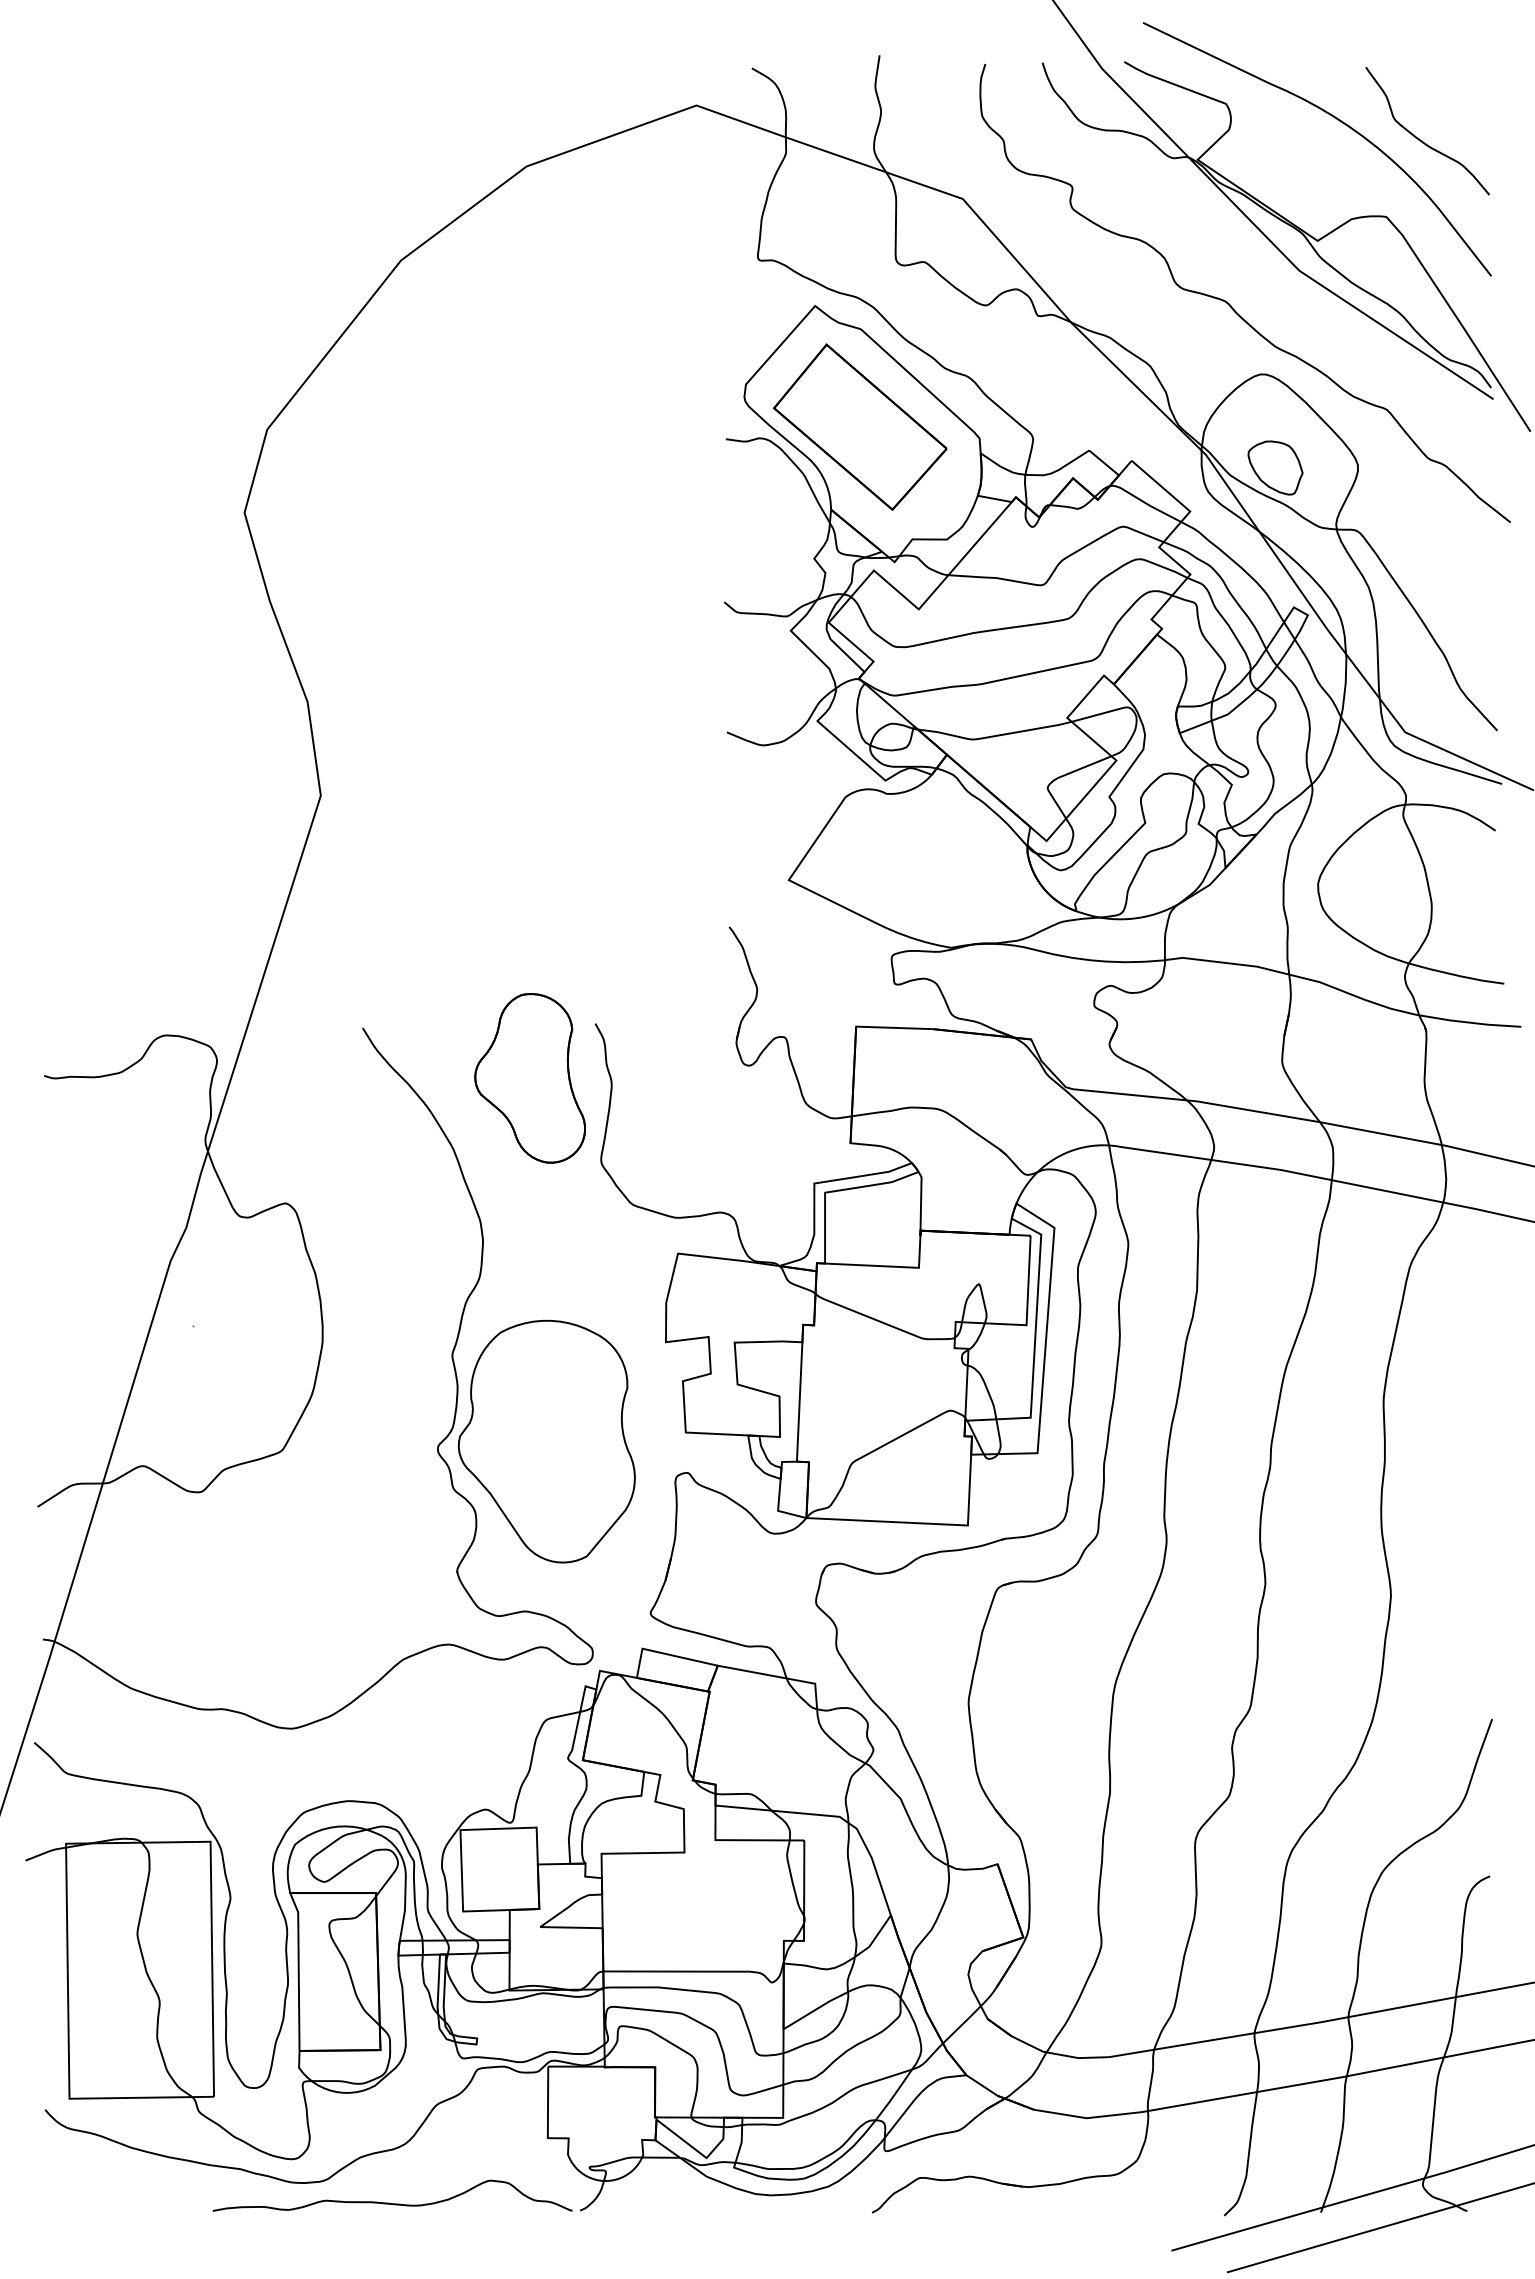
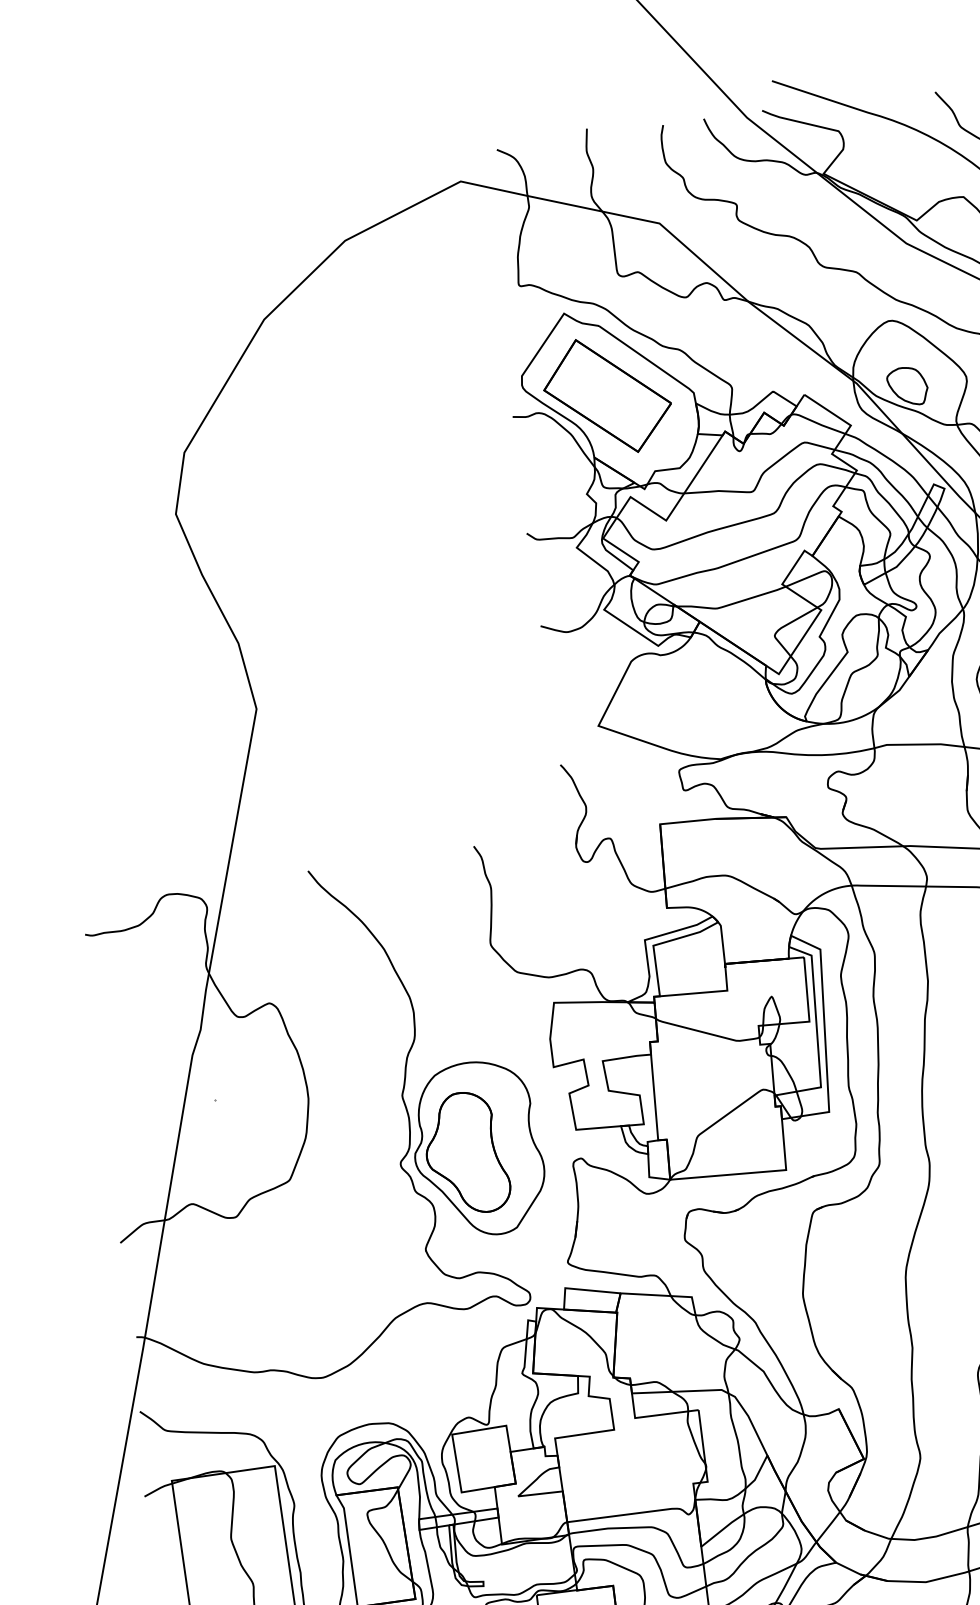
part: (529, 1078) -> (465, 1153), moved

